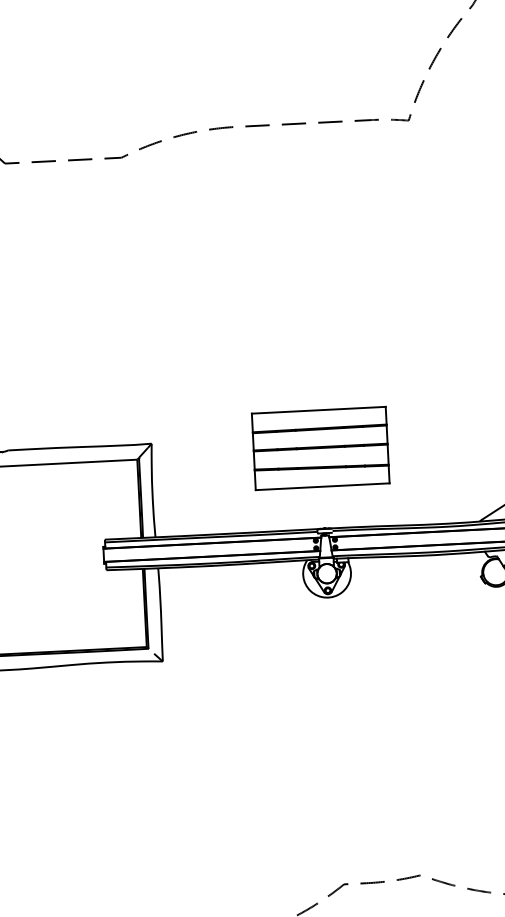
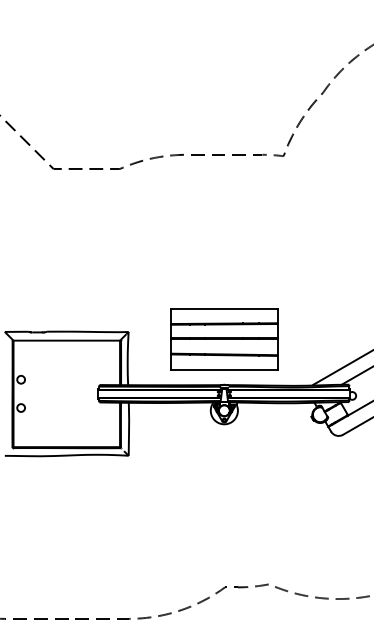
part: (320, 448) -> (224, 339), size x1.4

